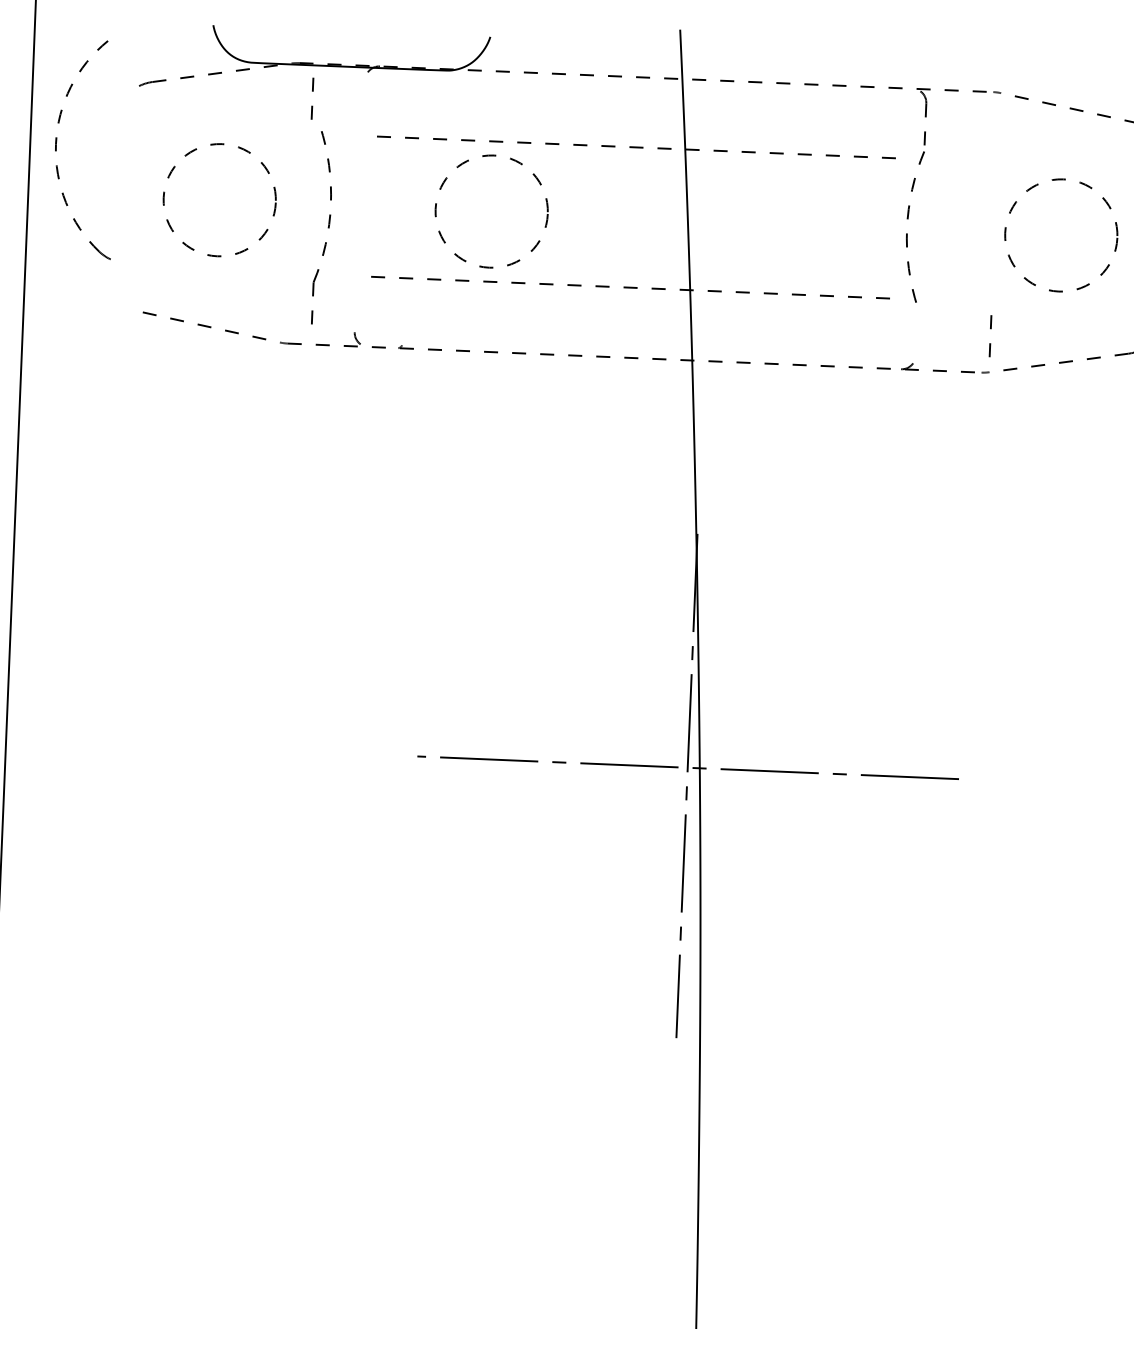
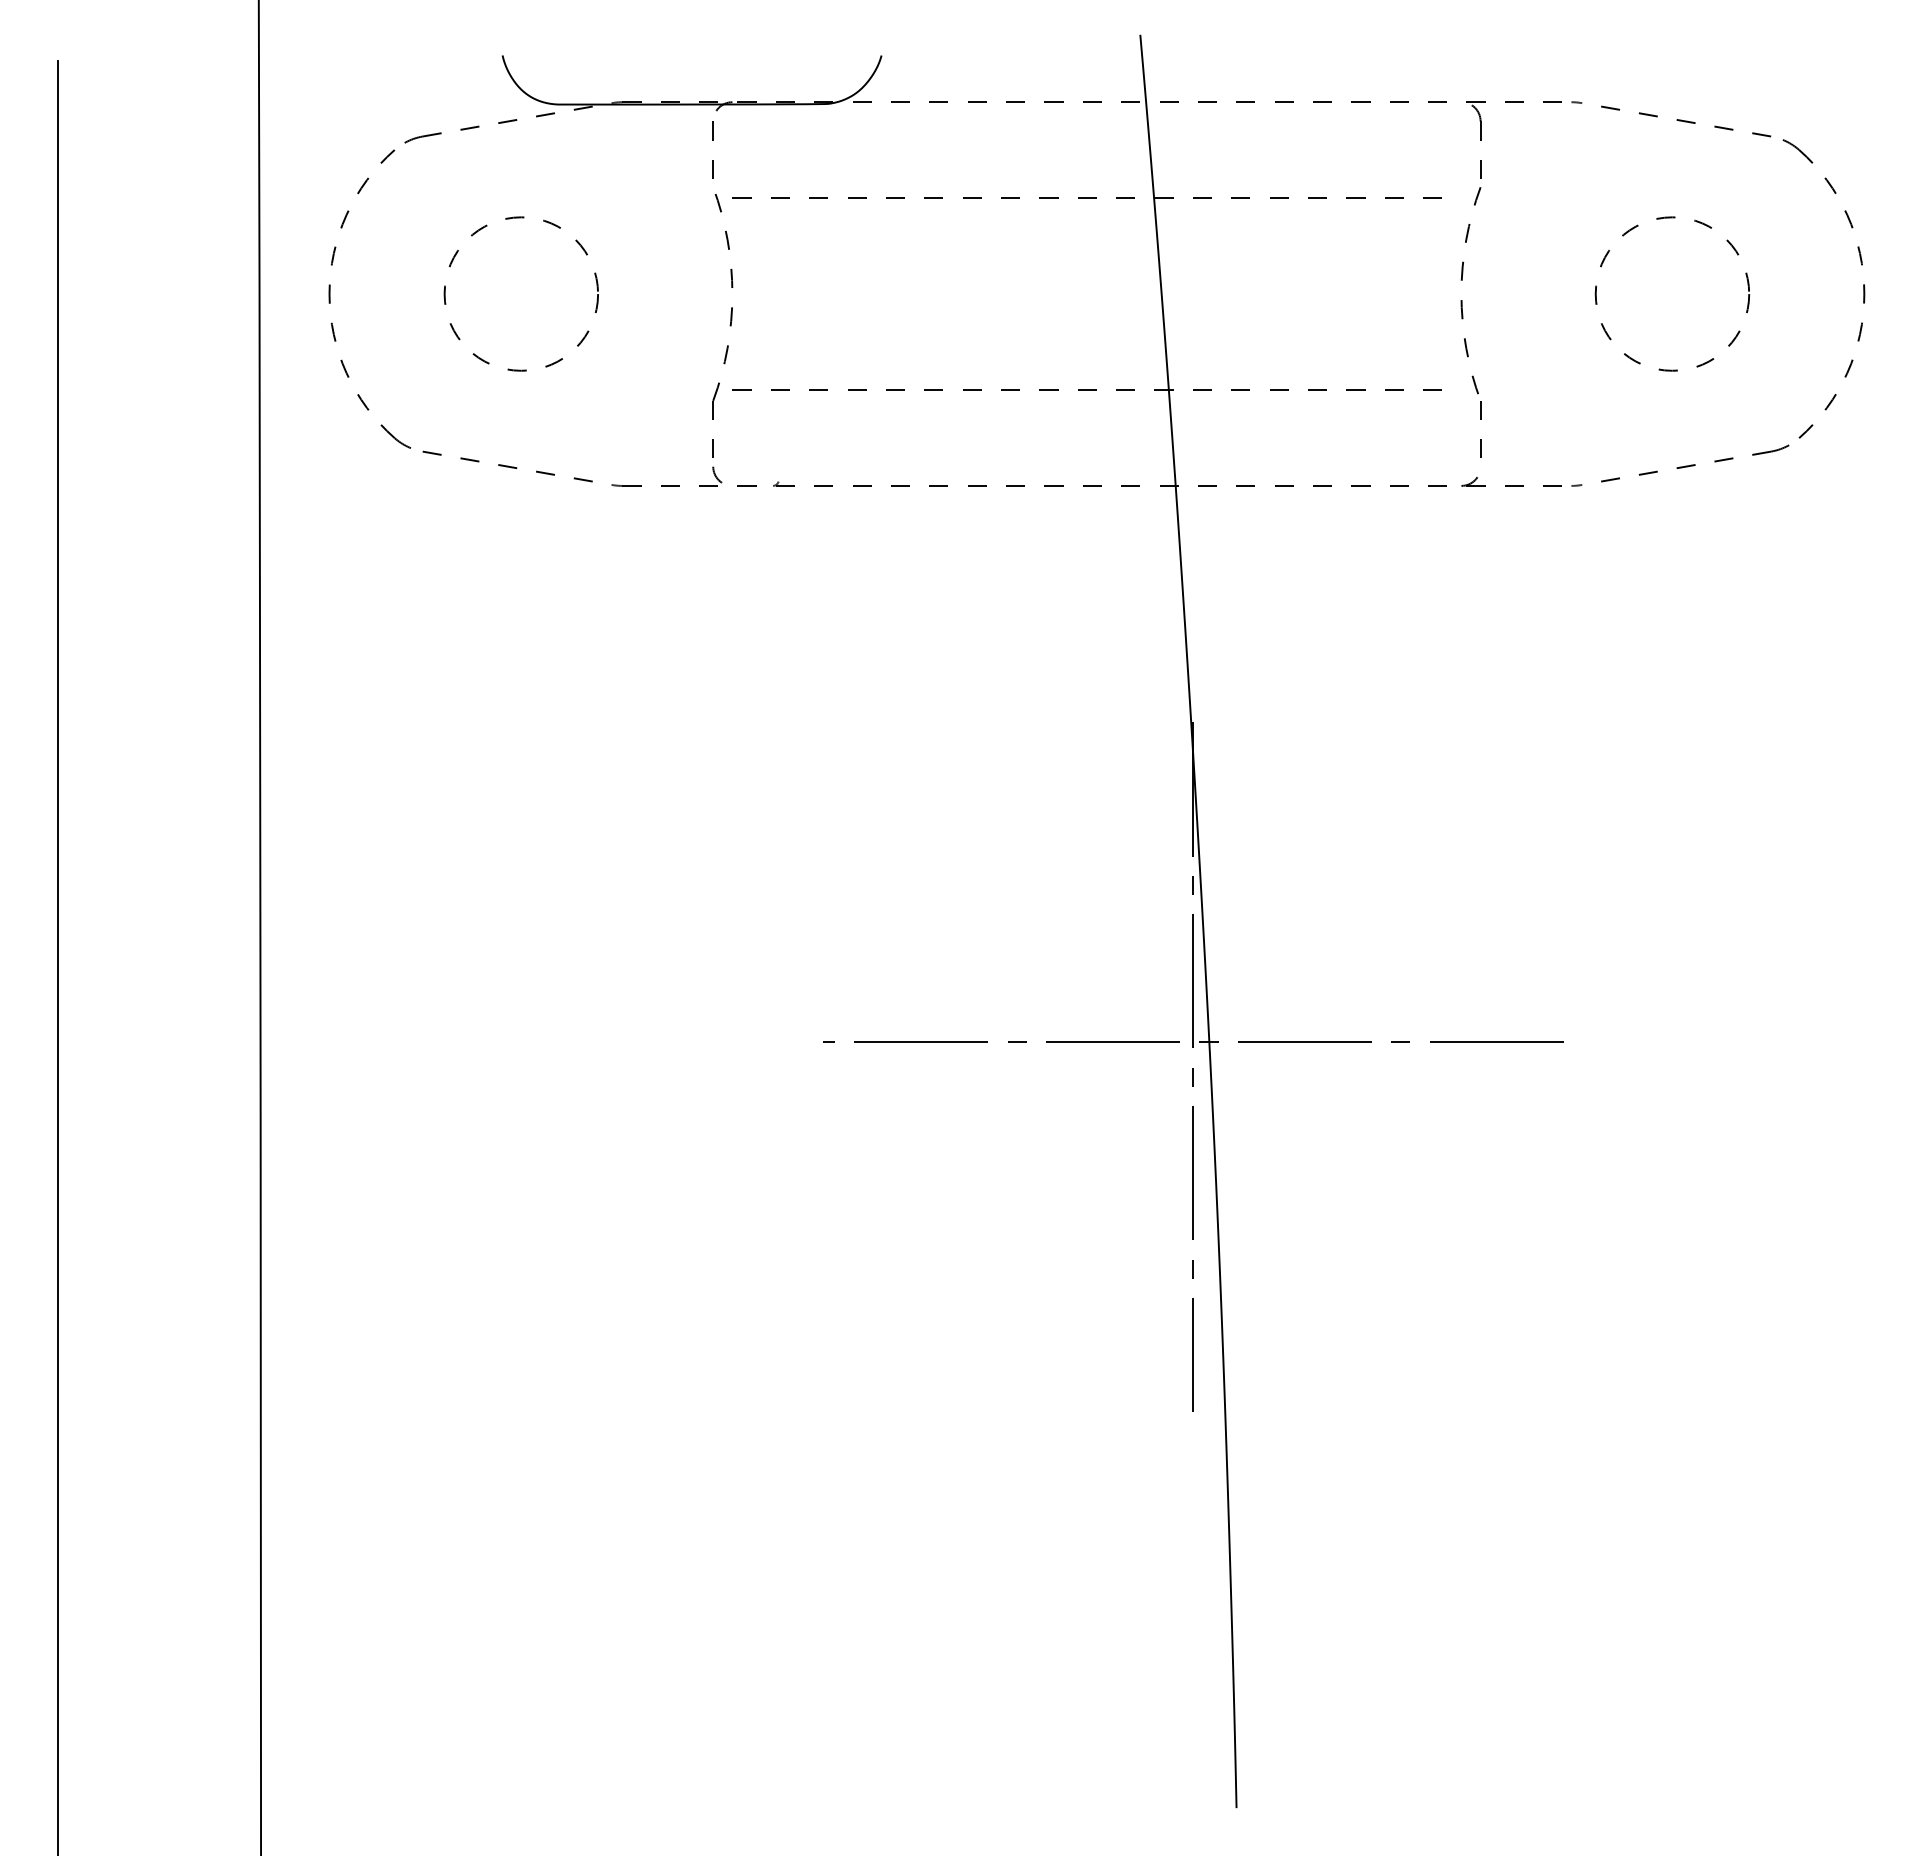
line: (312, 91) -> (712, 140), moved
part: (56, 147) -> (330, 298), moved
circle: (491, 211) -> (892, 293), removed
part: (327, 227) -> (729, 325), moved
line: (990, 328) -> (1480, 419), moved

